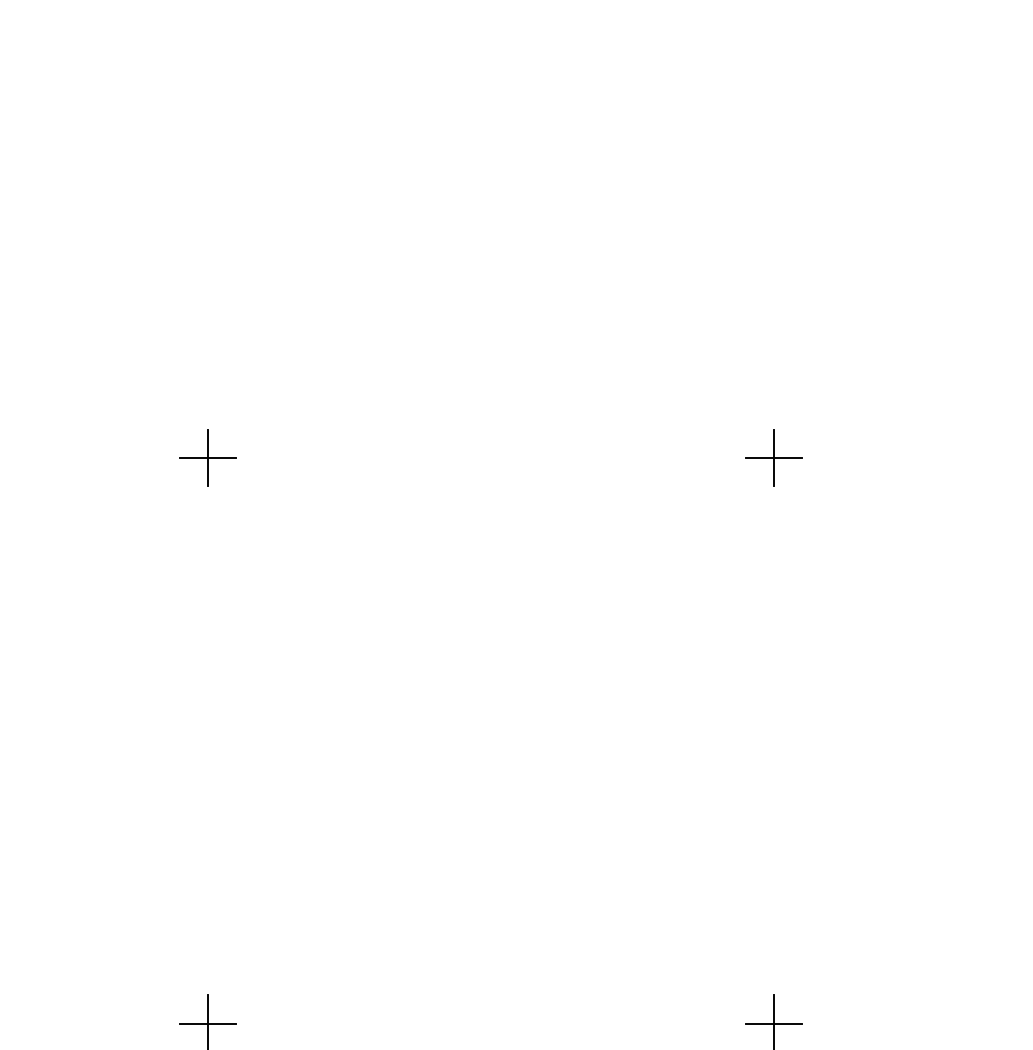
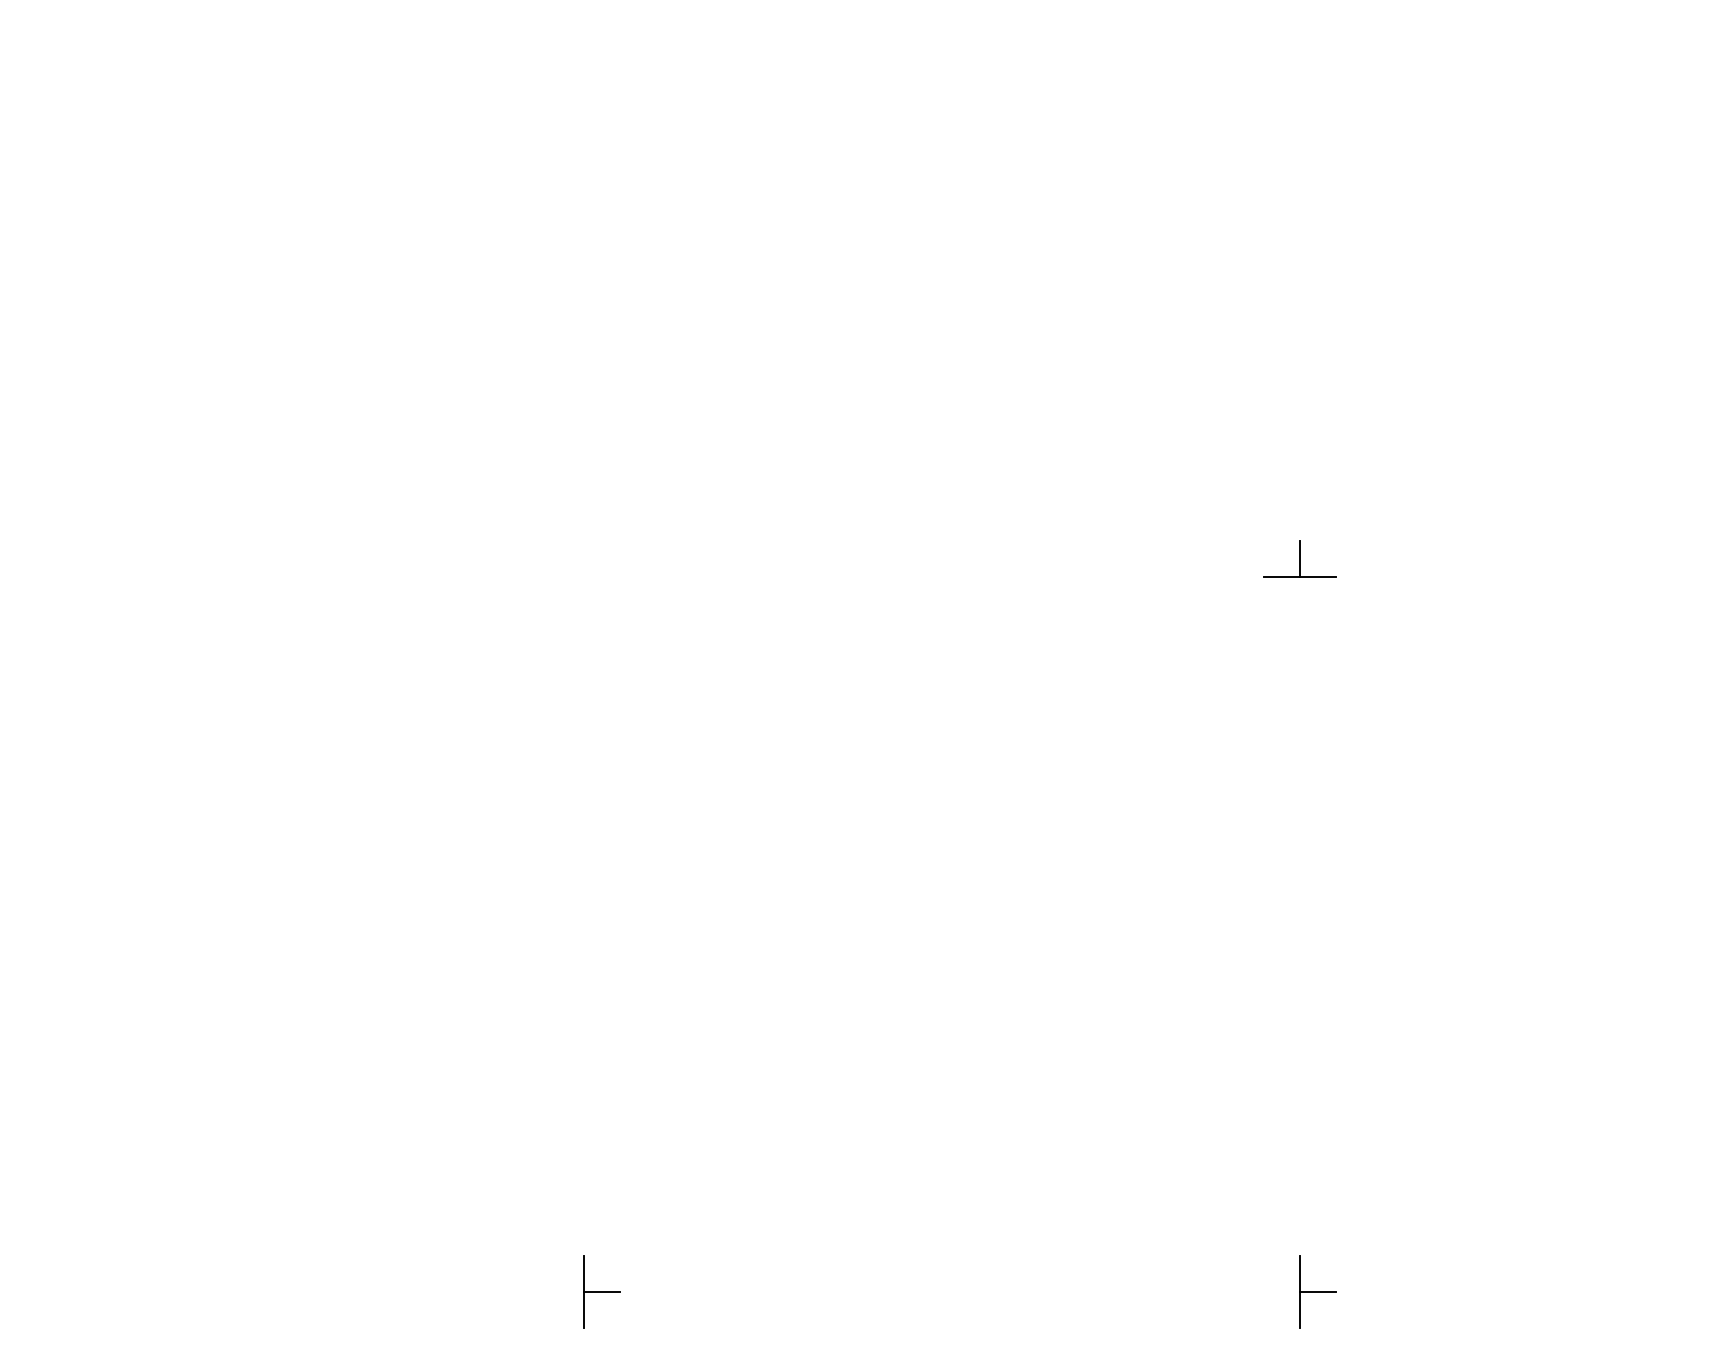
part: (207, 457) -> (583, 576), removed
line: (773, 472) -> (1299, 594), removed
line: (194, 1023) -> (566, 1292), removed
line: (759, 1023) -> (1281, 1292), removed

